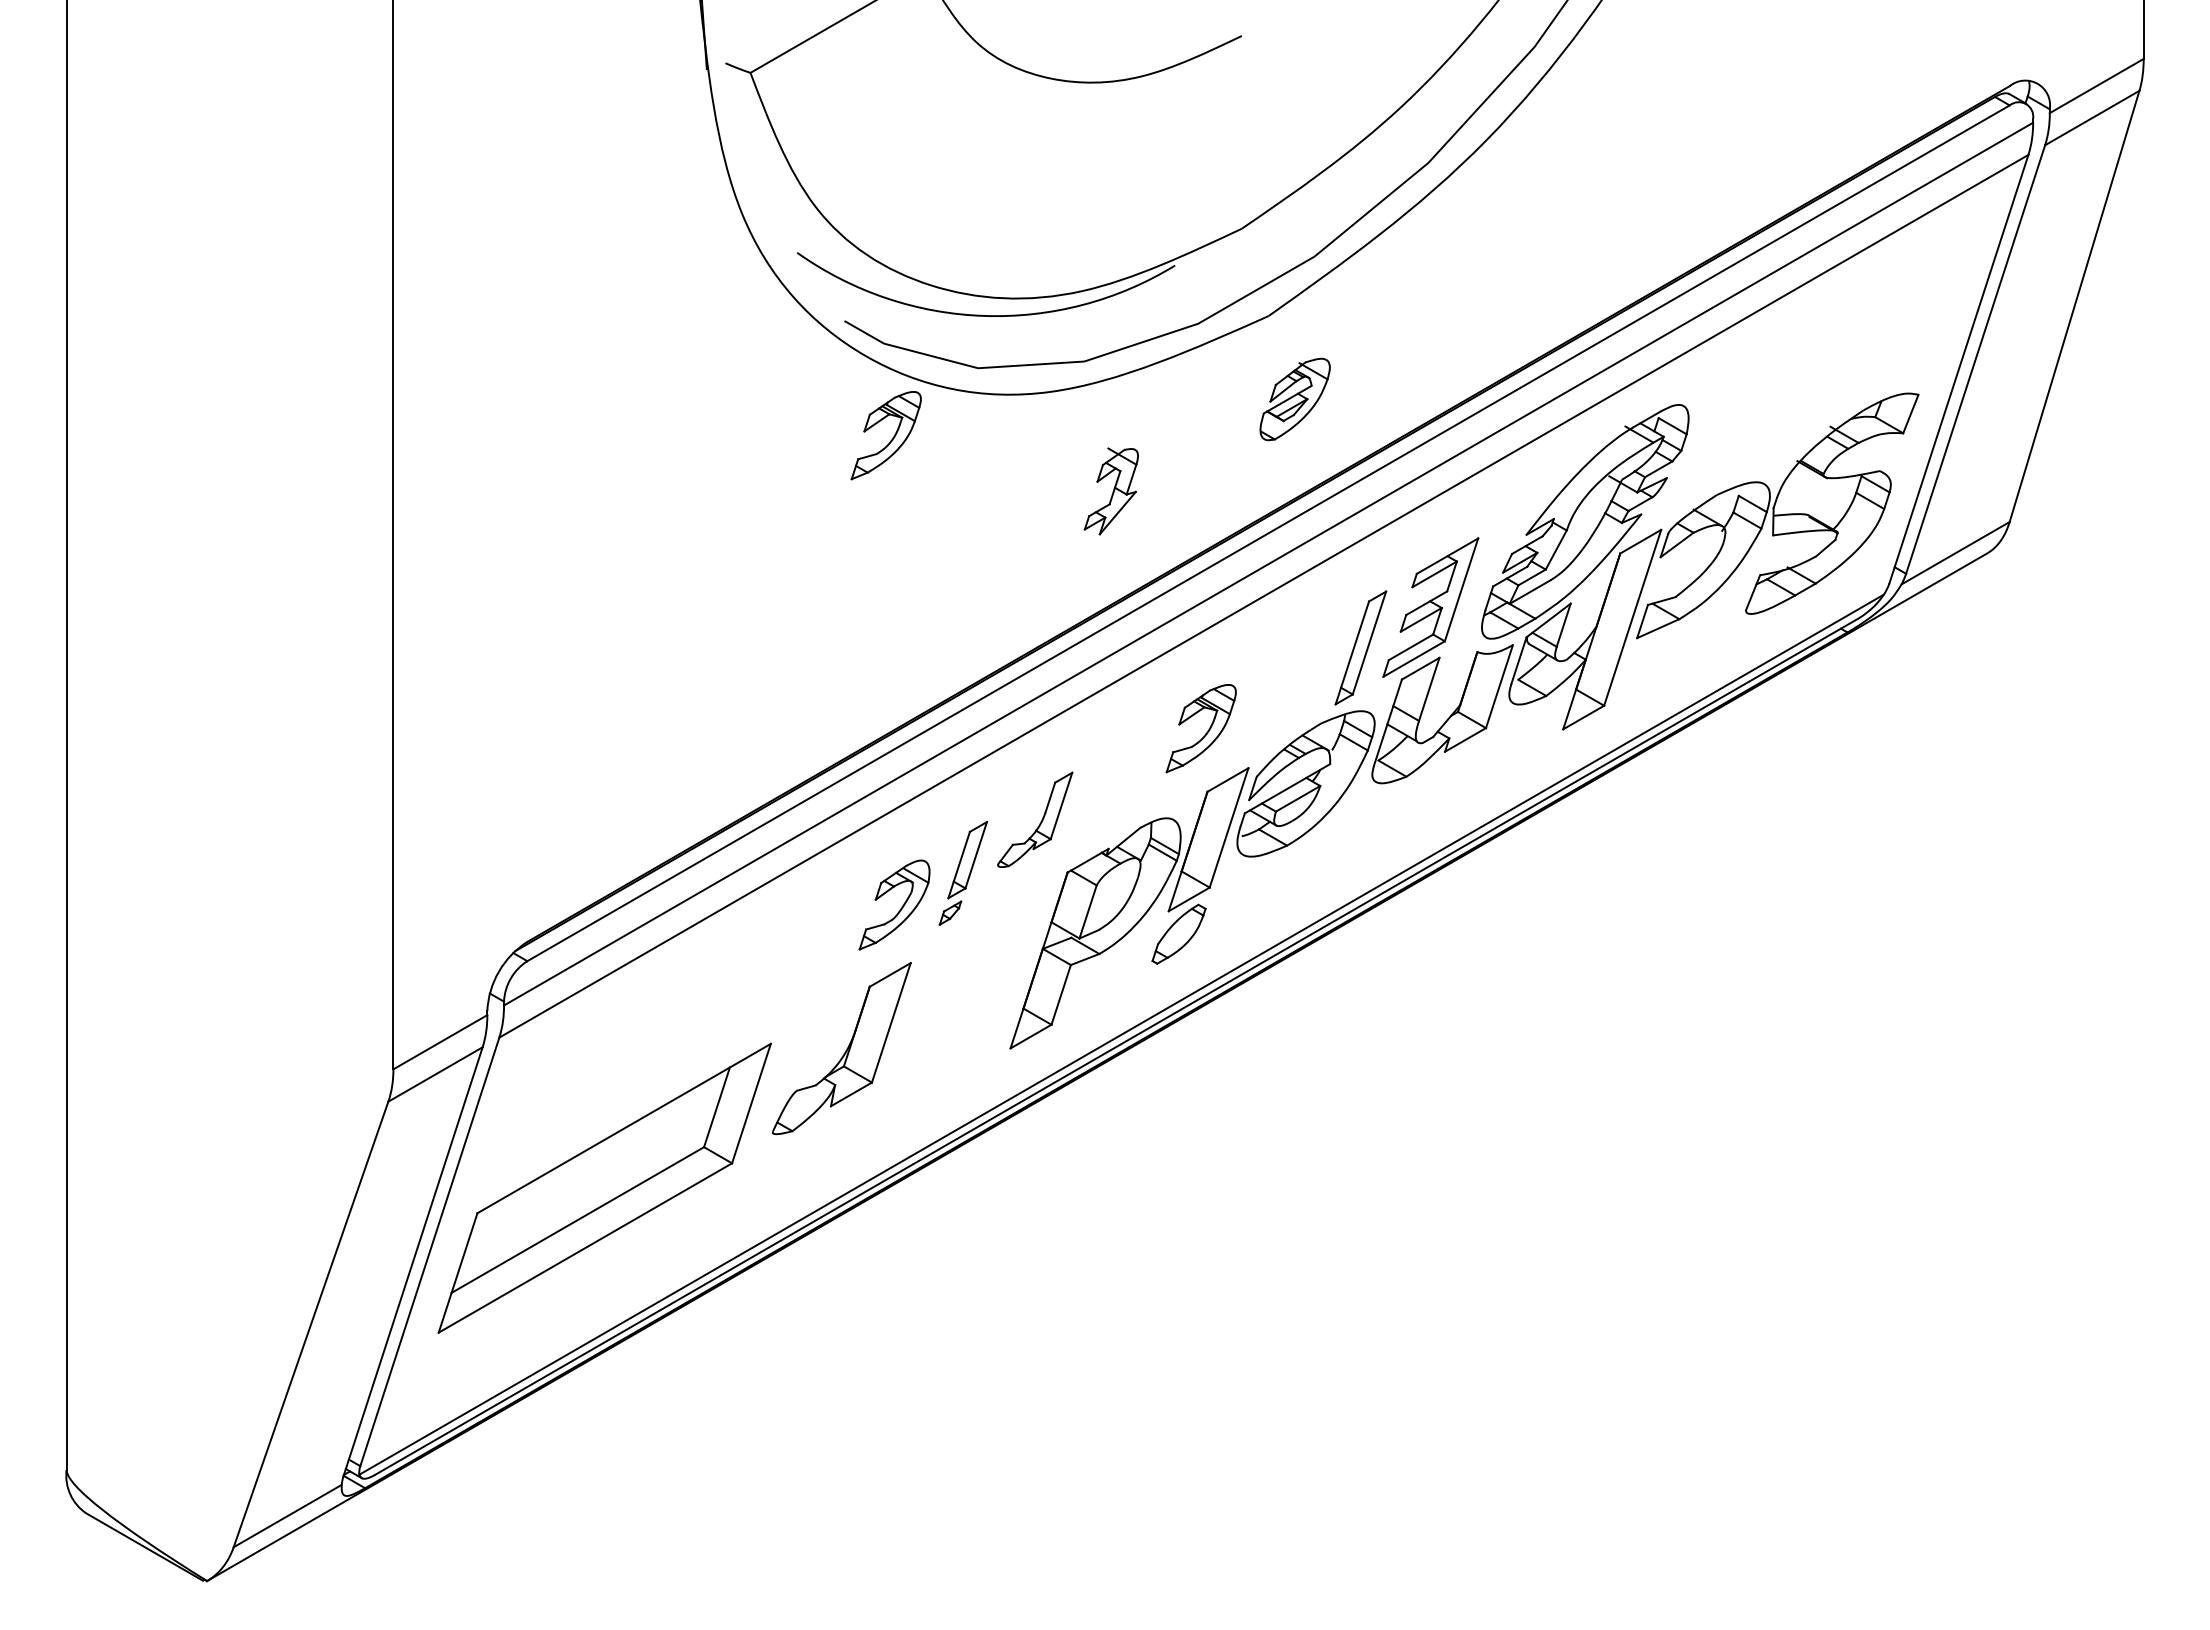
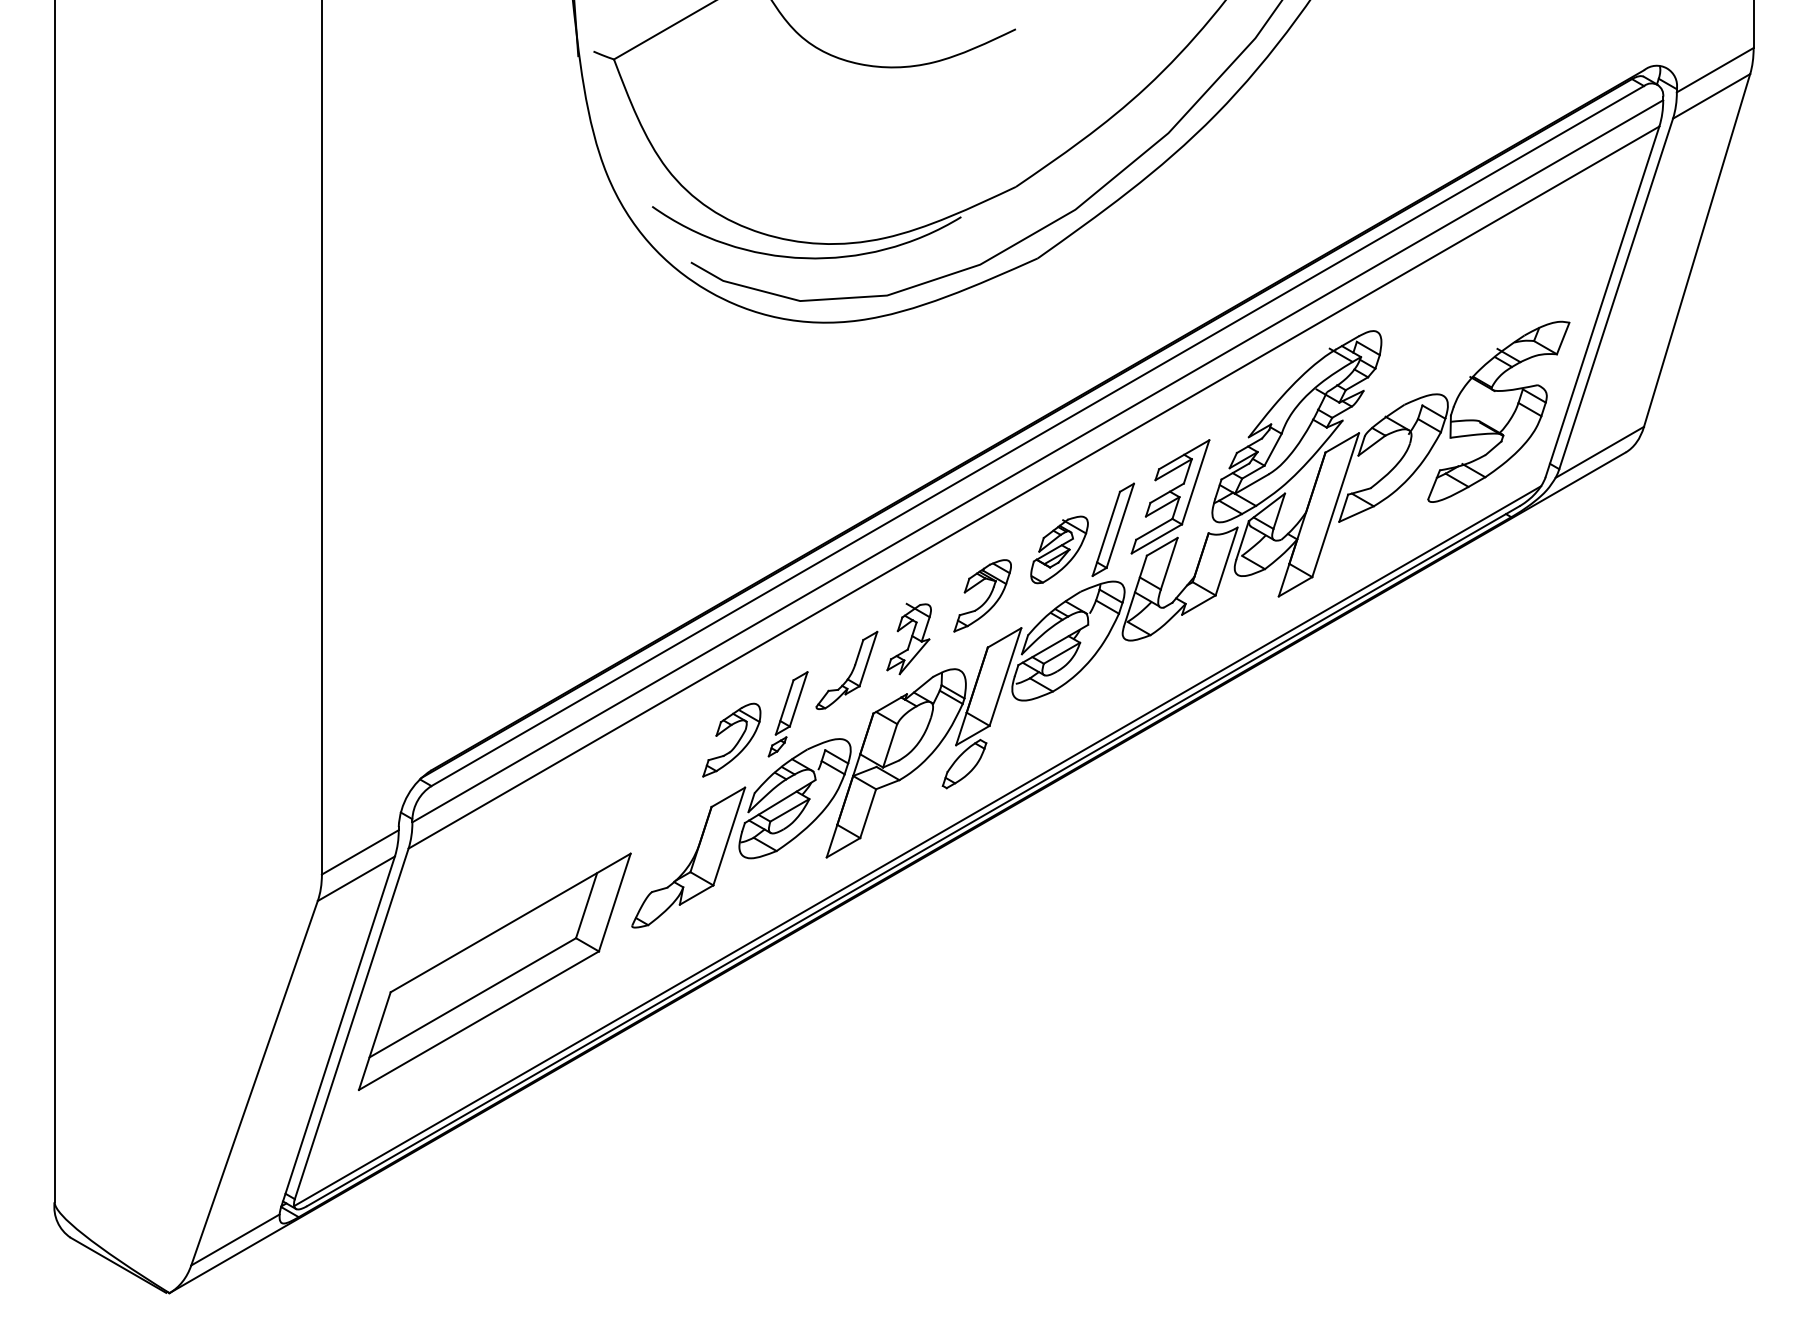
part: (1294, 399) -> (1059, 549), moved
part: (890, 440) -> (728, 360), removed
part: (1110, 491) -> (908, 639), moved
part: (971, 976) -> (794, 798), added

